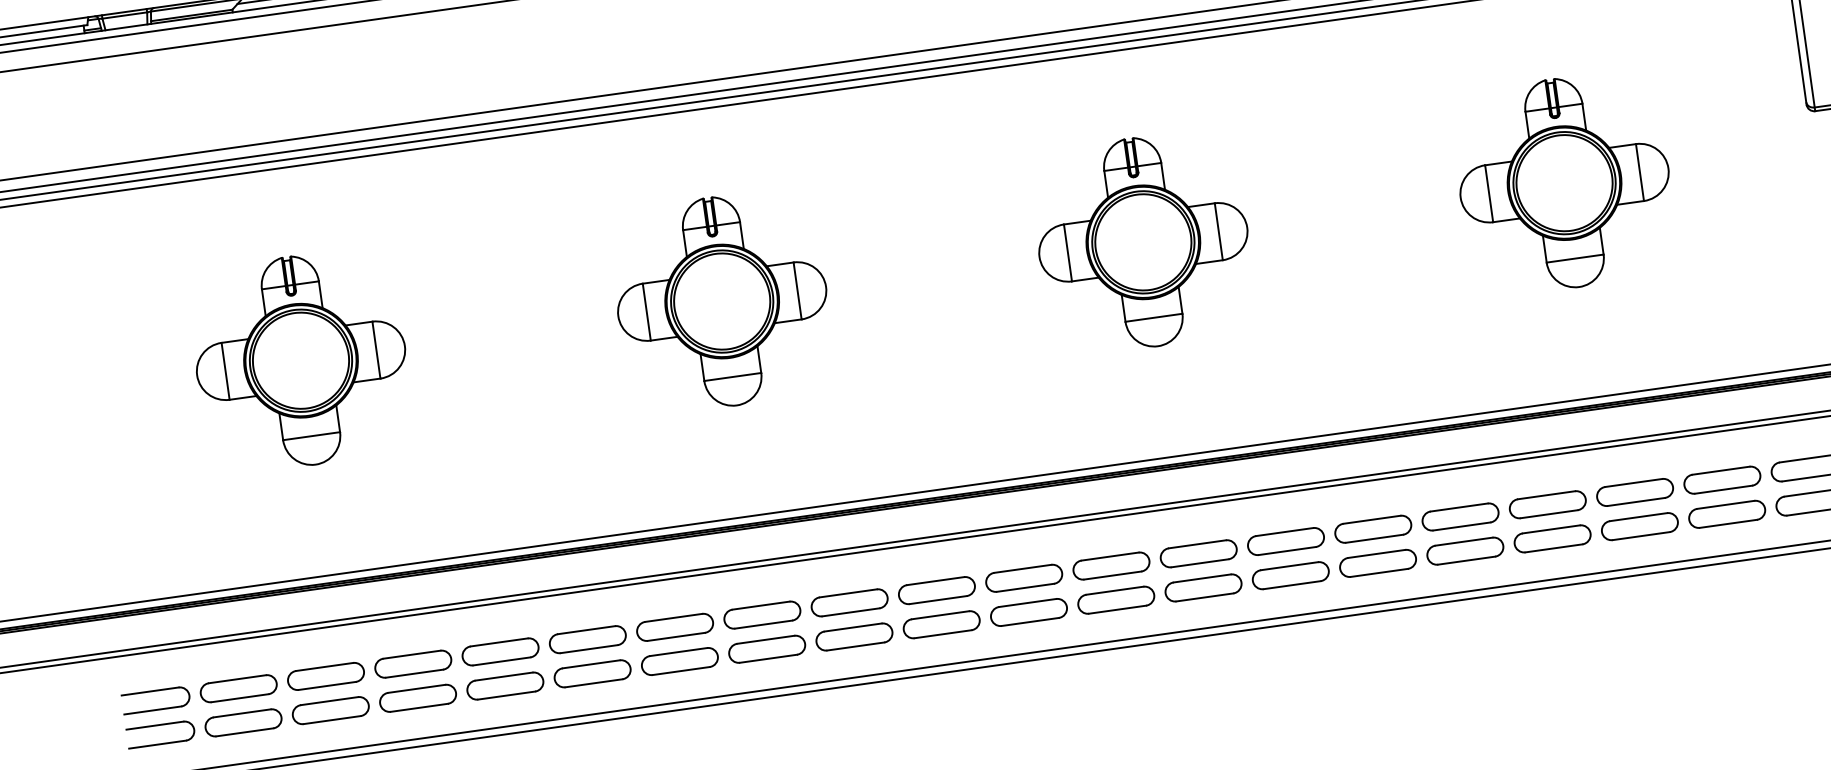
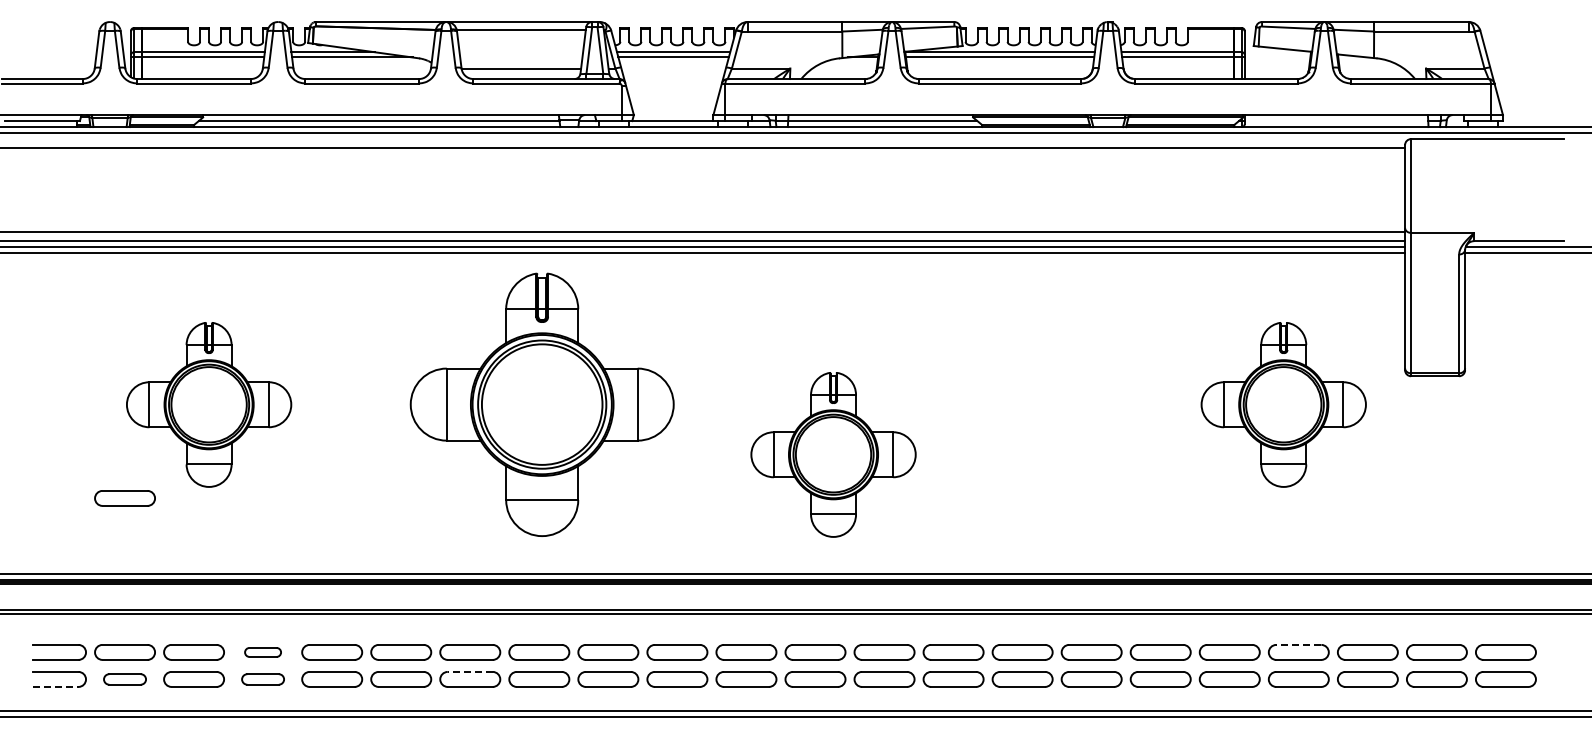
part: (1564, 182) -> (1283, 404), moved
part: (1143, 242) -> (833, 454), moved
part: (722, 301) -> (542, 404), size x1.6
line: (1720, 470) -> (1298, 644), solid -> dashed
part: (210, 494) -> (124, 498), added
line: (678, 651) -> (470, 671), solid -> dashed
part: (412, 664) -> (262, 652), size x0.6
part: (417, 698) -> (262, 679), size x0.7
part: (242, 723) -> (124, 679), size x0.7
line: (158, 743) -> (56, 686), solid -> dashed

